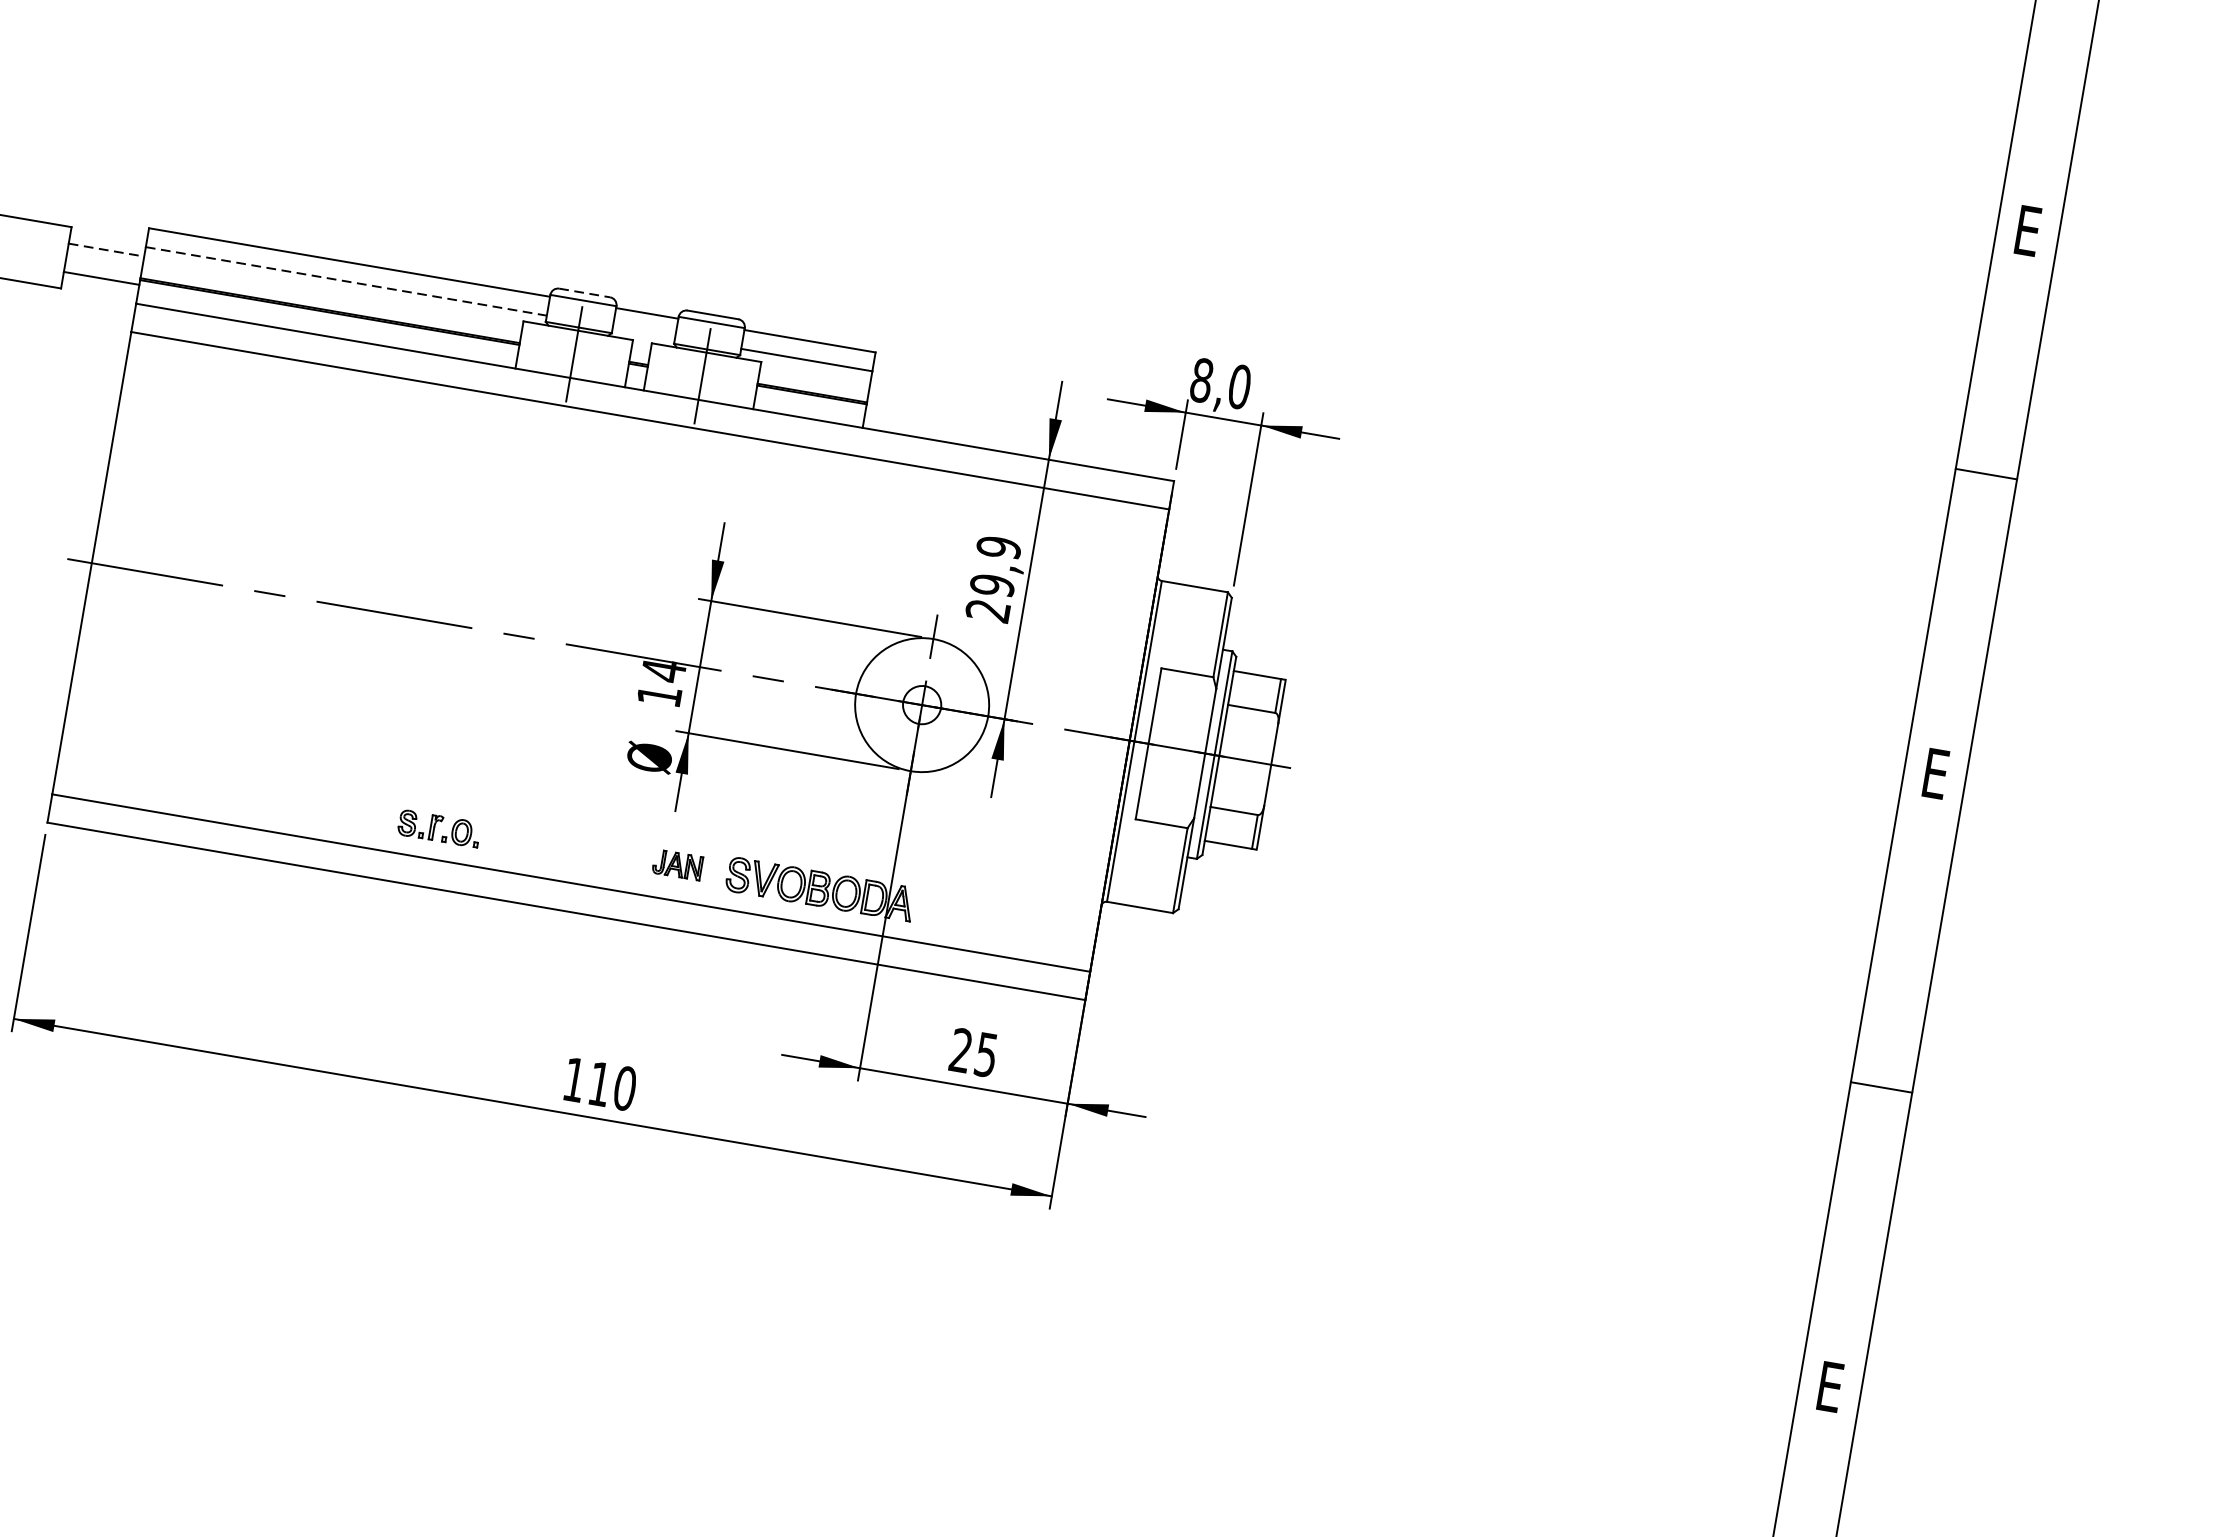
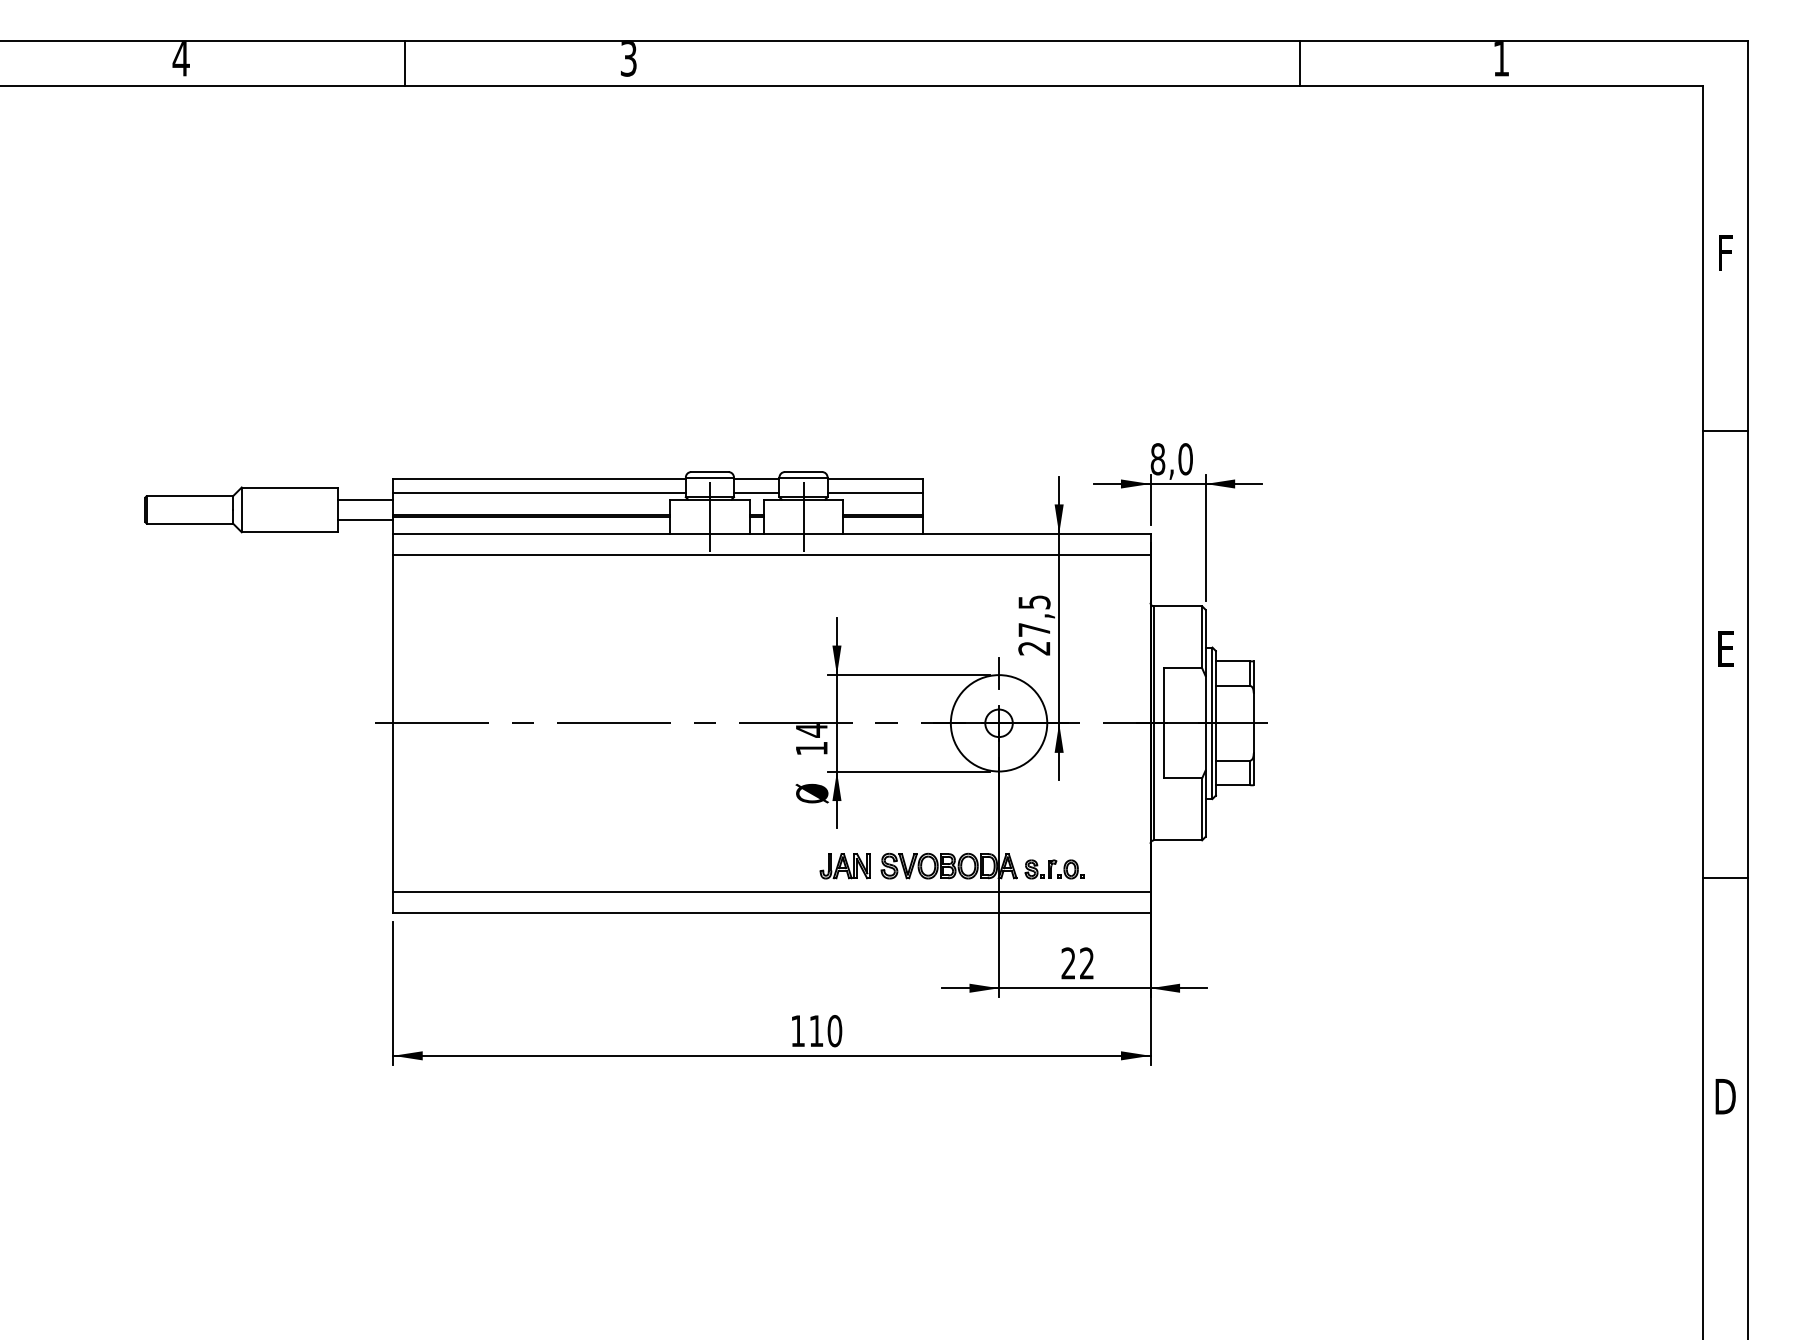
text: (2028, 230) -> (1725, 252), E -> F
line: (106, 249) -> (365, 499), dashed -> solid
line: (347, 281) -> (540, 492), dashed -> solid
line: (584, 293) -> (709, 472), dashed -> solid
line: (643, 331) -> (756, 492), added
text: (995, 567) -> (1034, 616), 29,9 -> 27,5
part: (438, 828) -> (1054, 869), moved
part: (676, 865) -> (844, 866), size x1.43
text: (985, 1054) -> (1086, 963), 25 -> 22
text: (1830, 1386) -> (1725, 1096), E -> D

